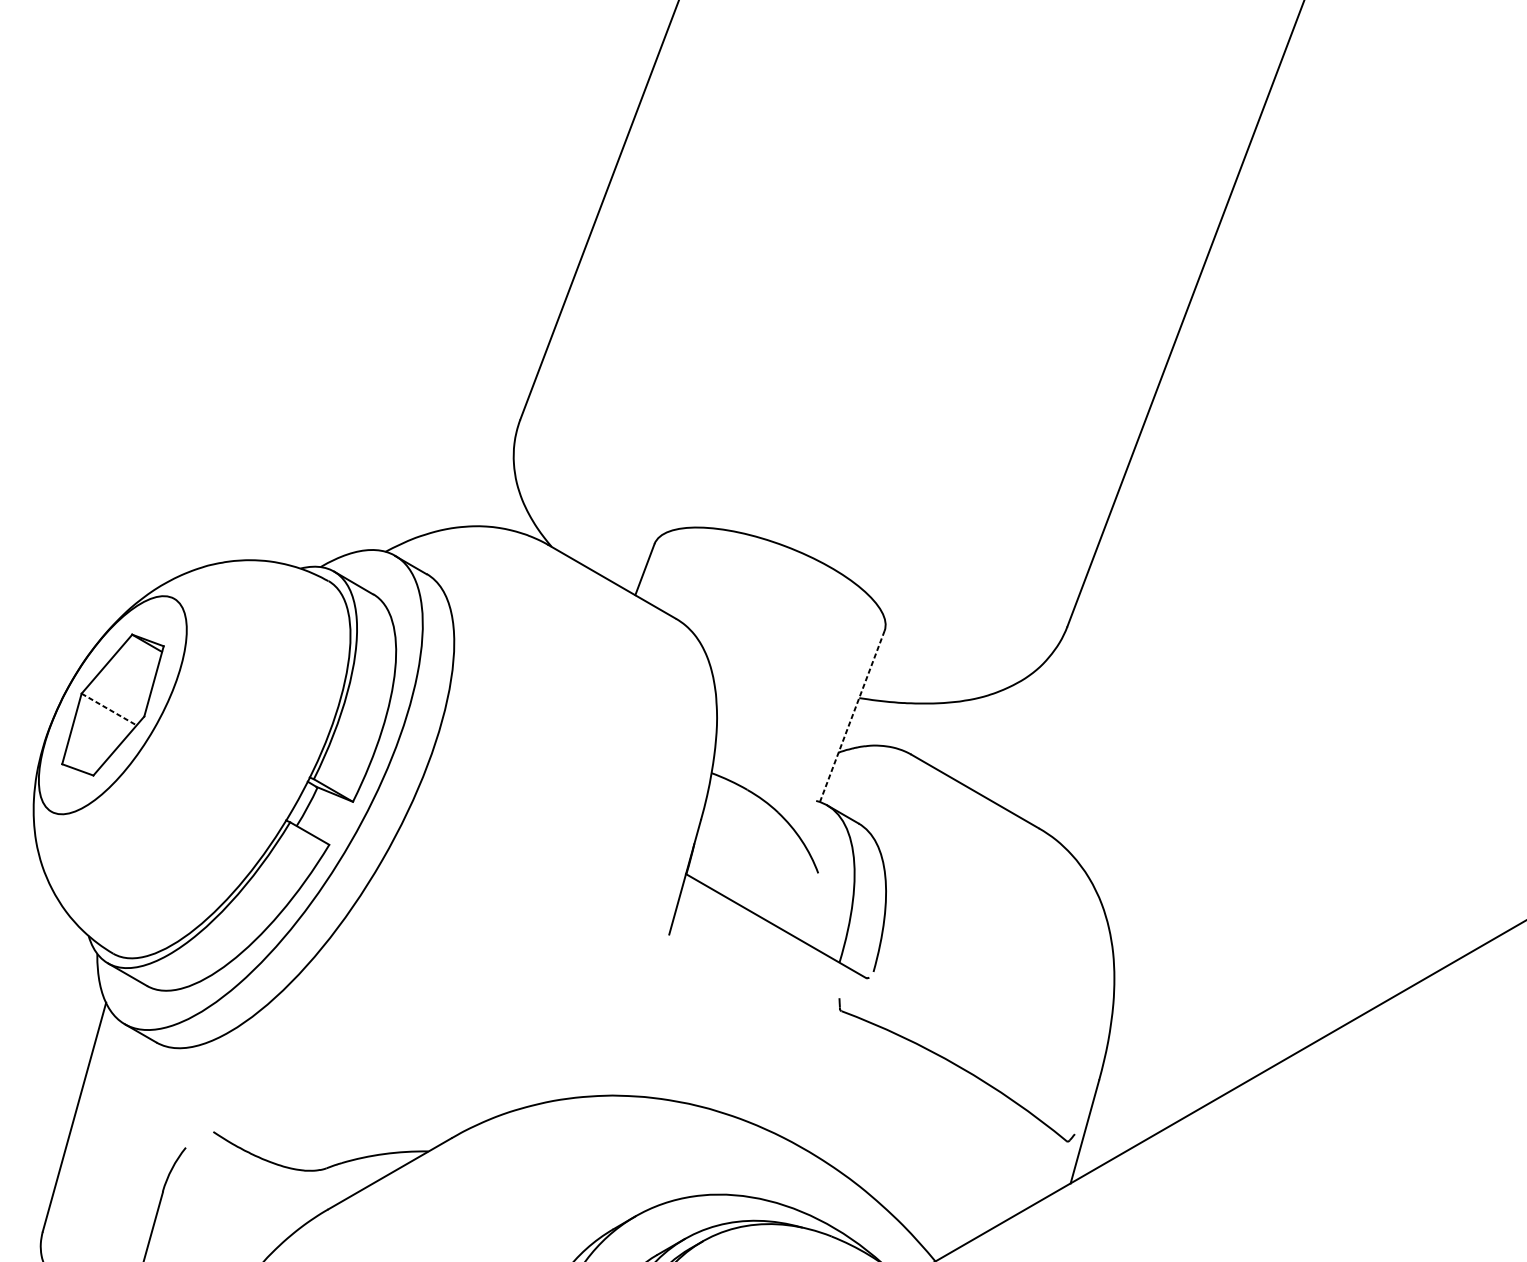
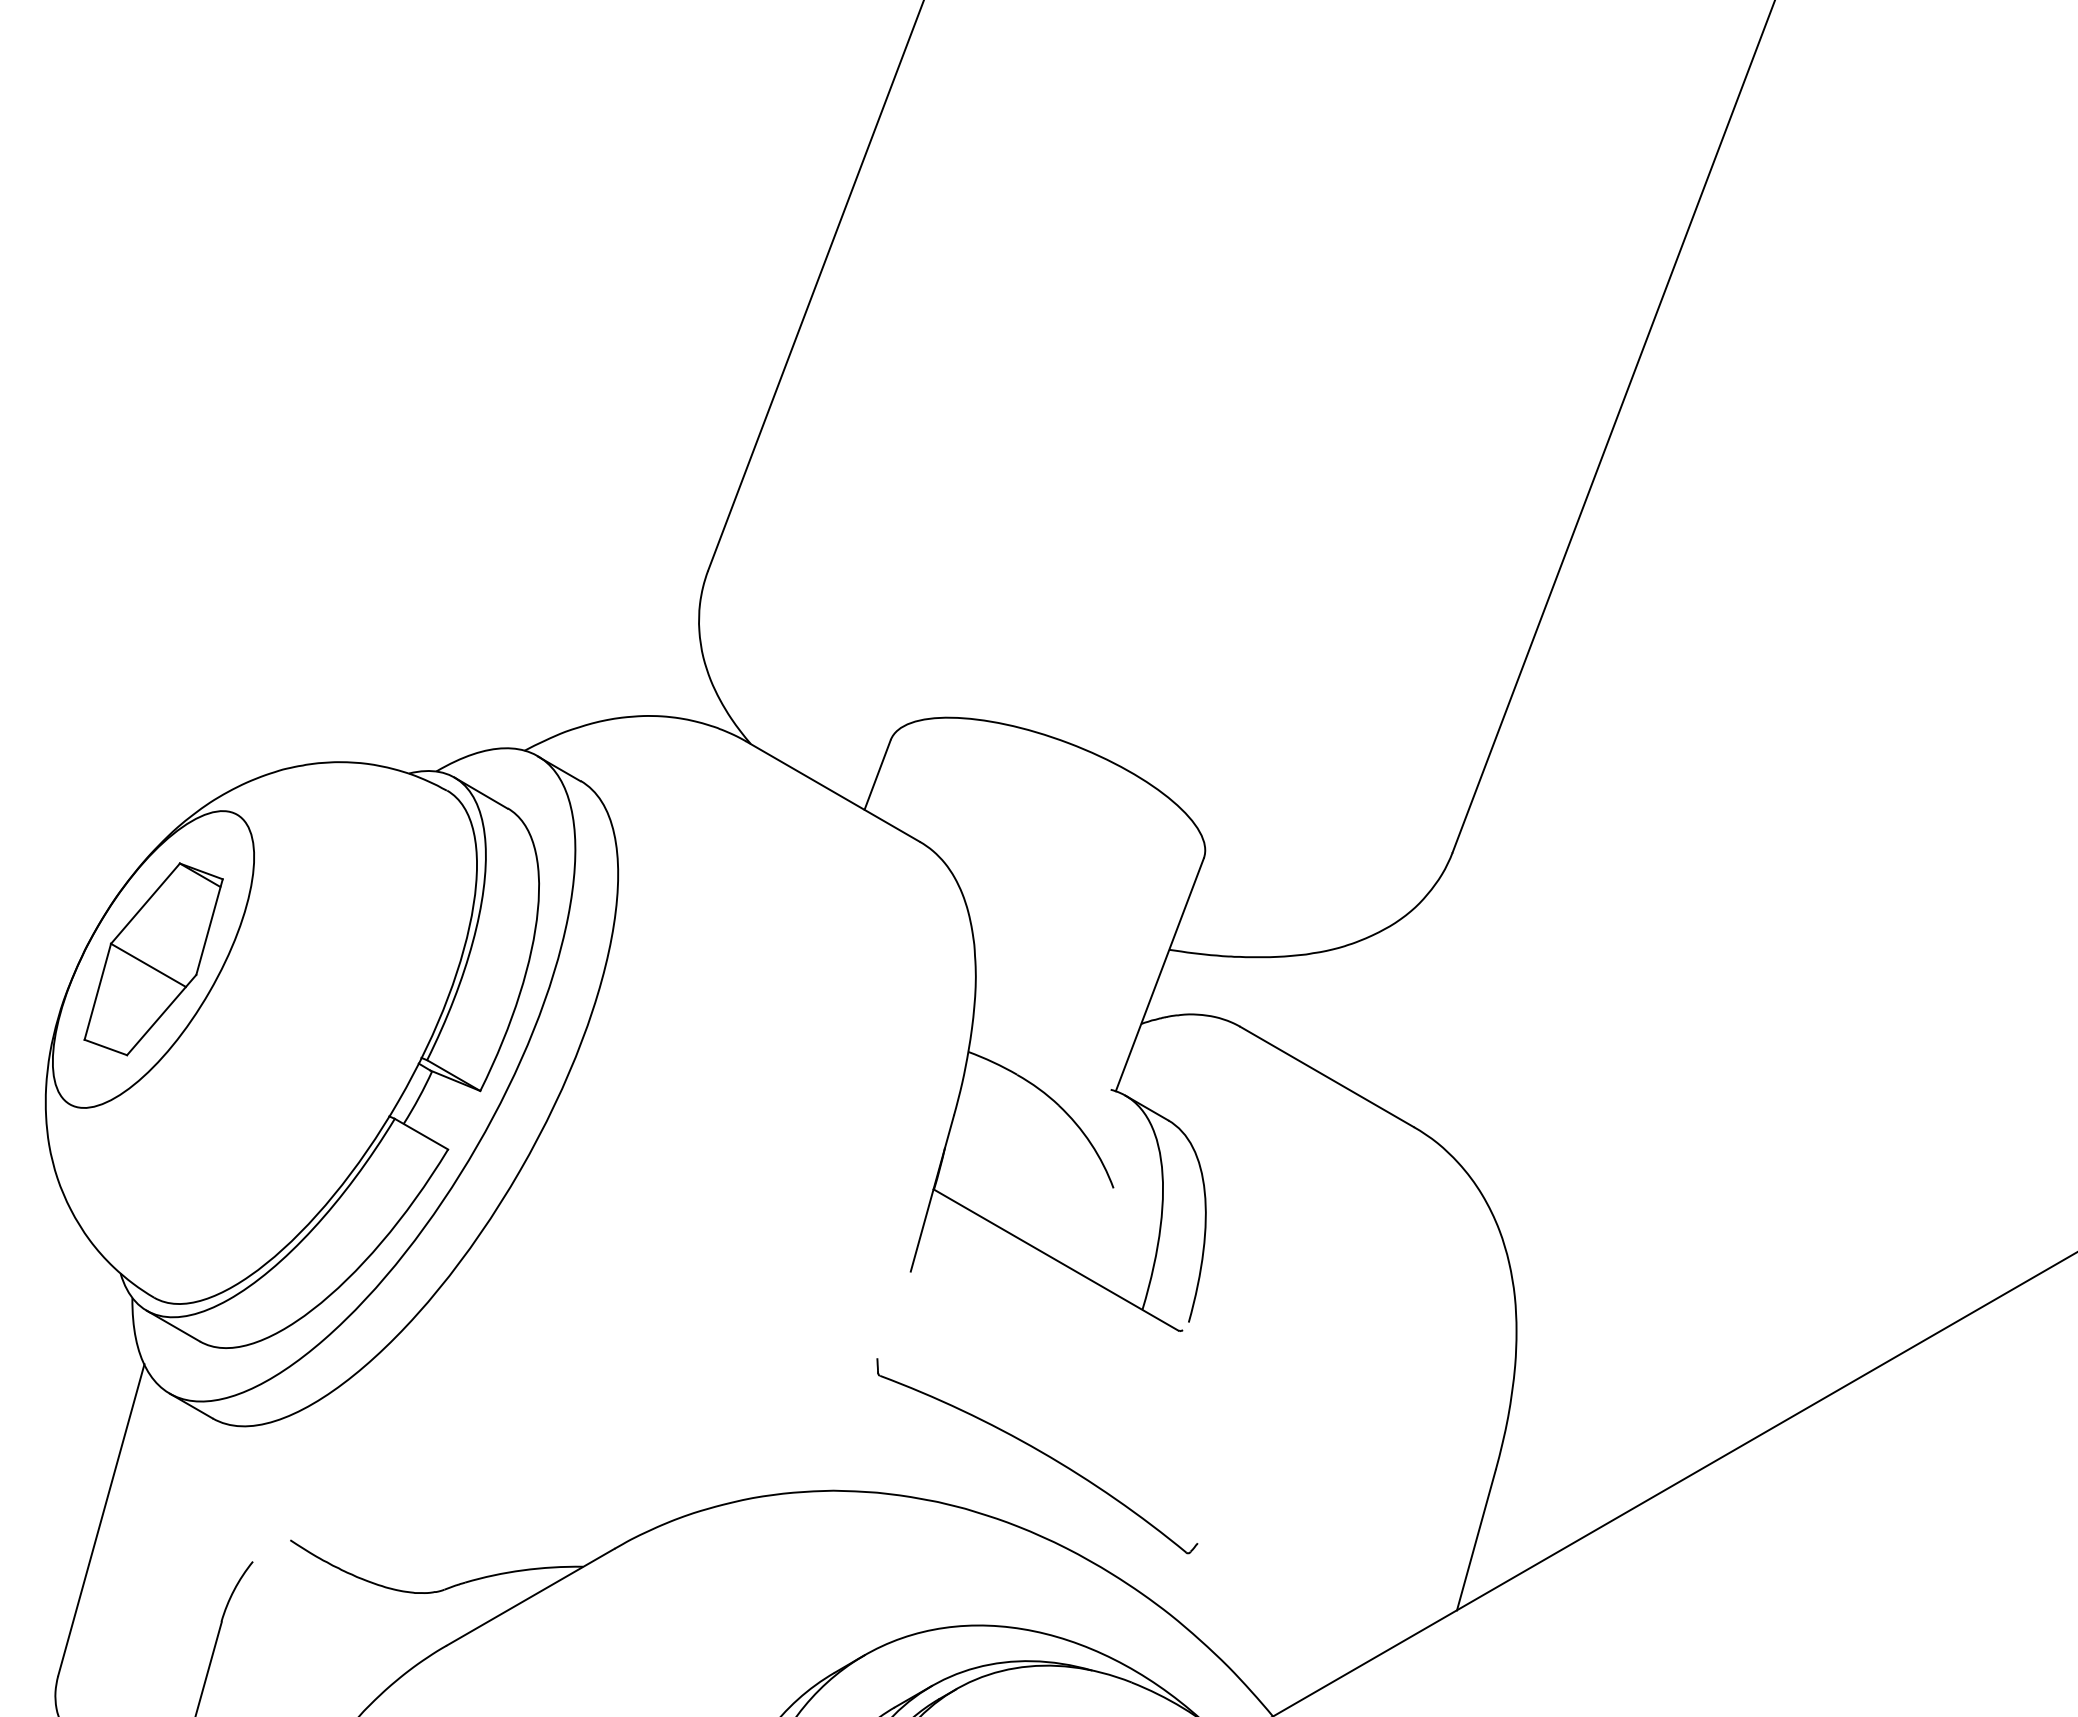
line: (109, 709) -> (148, 965), dashed -> solid
line: (852, 716) -> (1159, 974), dashed -> solid
part: (957, 1070) -> (1037, 1456), moved

